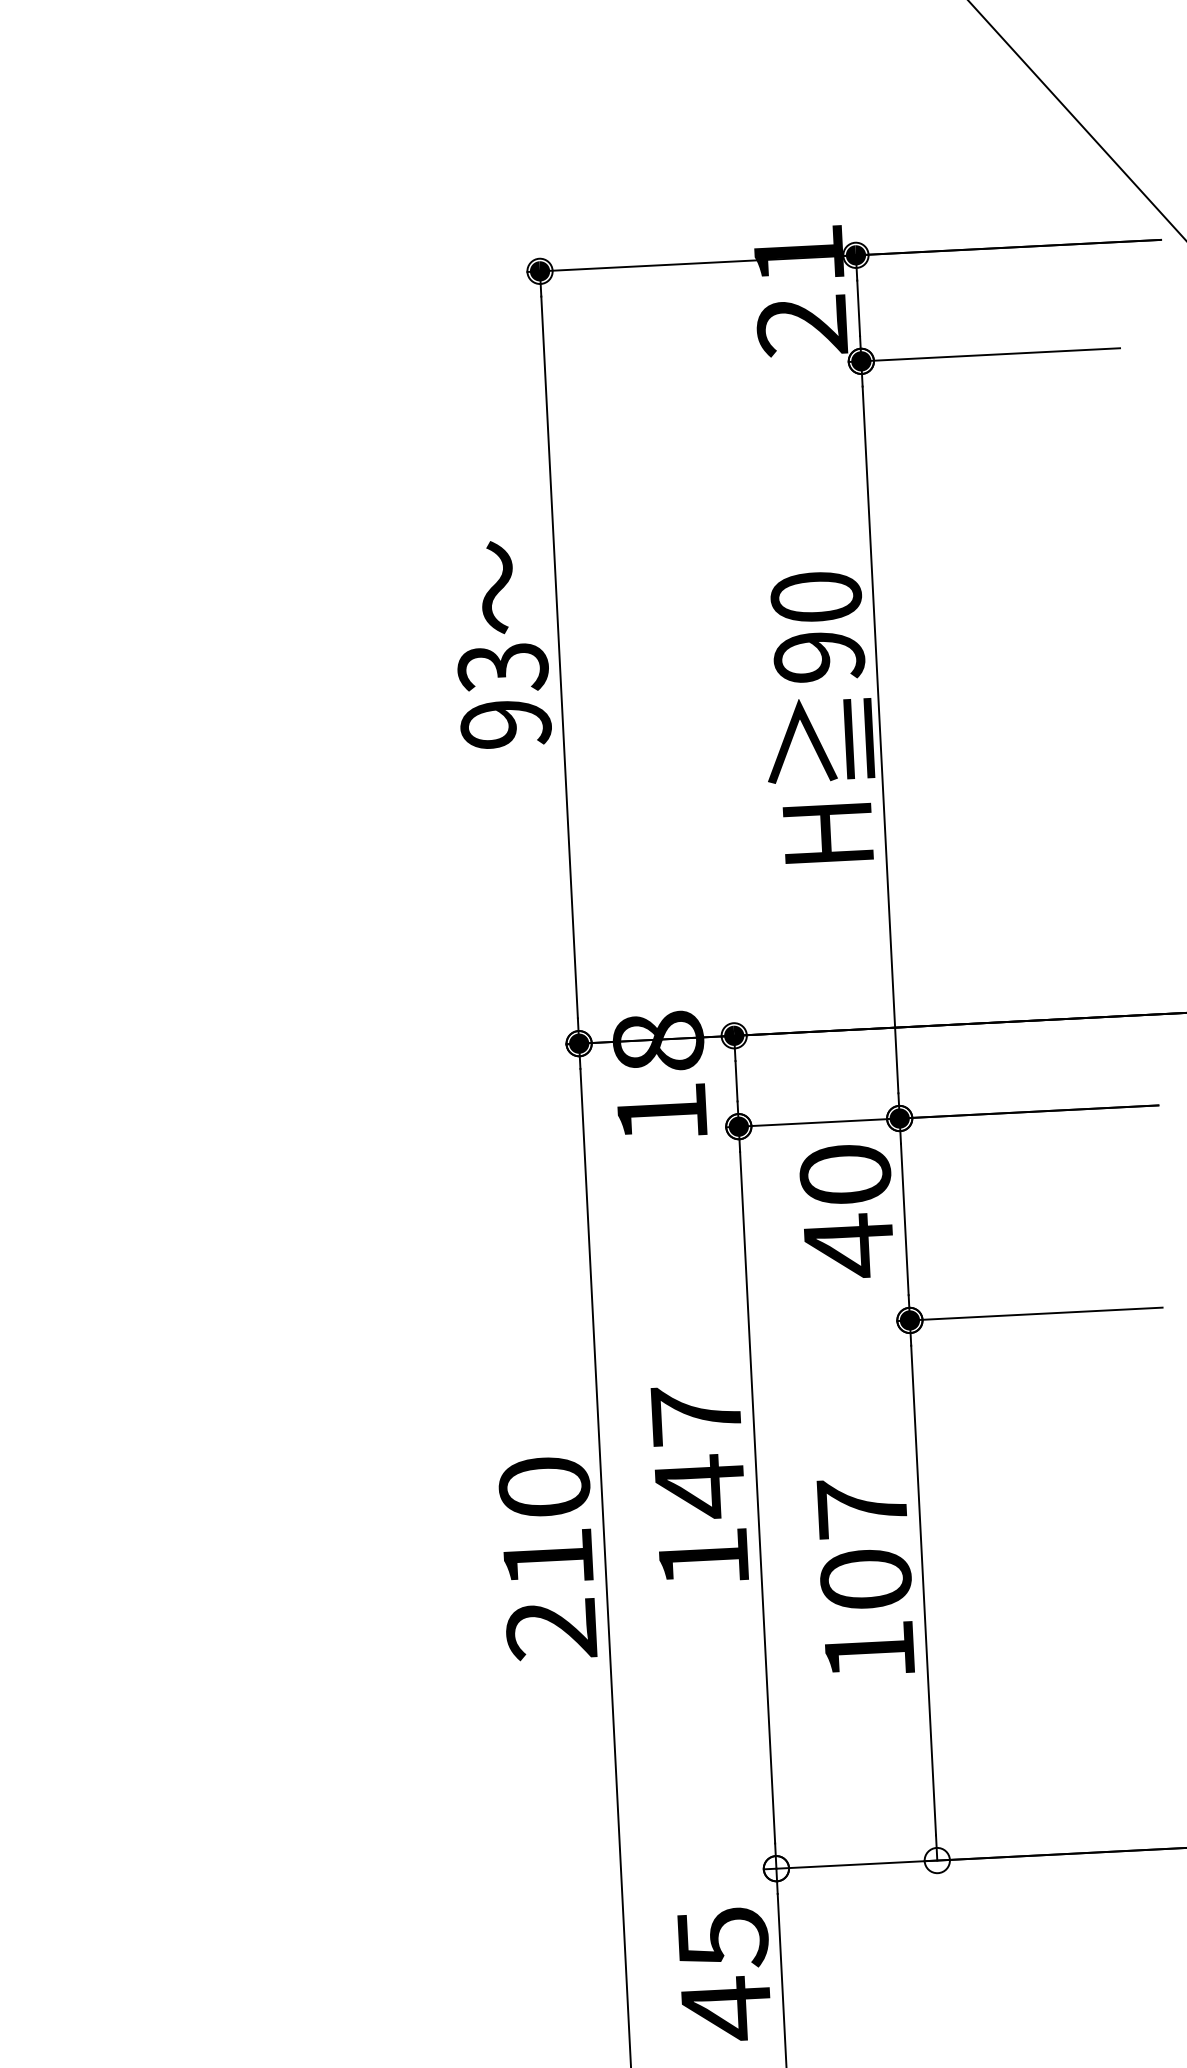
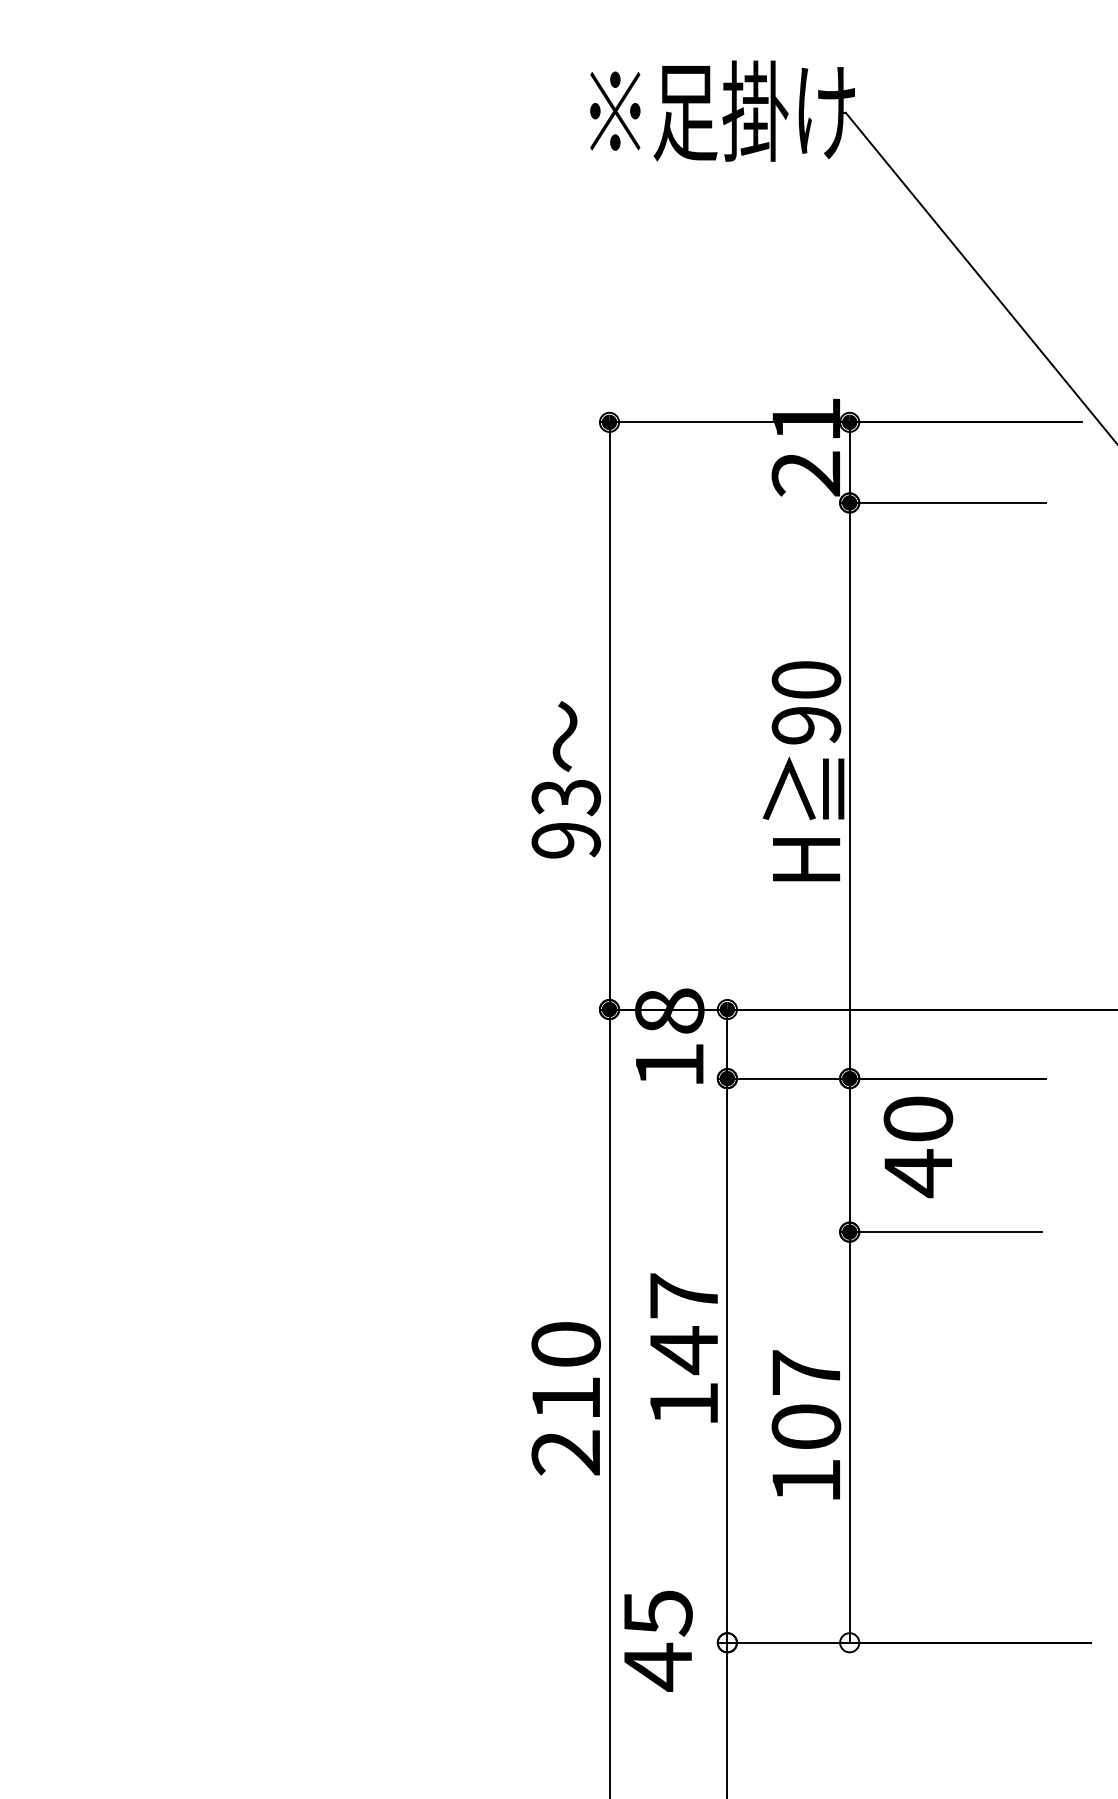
text: (500, 644) -> (565, 779), moved
text: (847, 1211) -> (918, 1147), moved
text: (725, 1975) -> (658, 1641), moved

